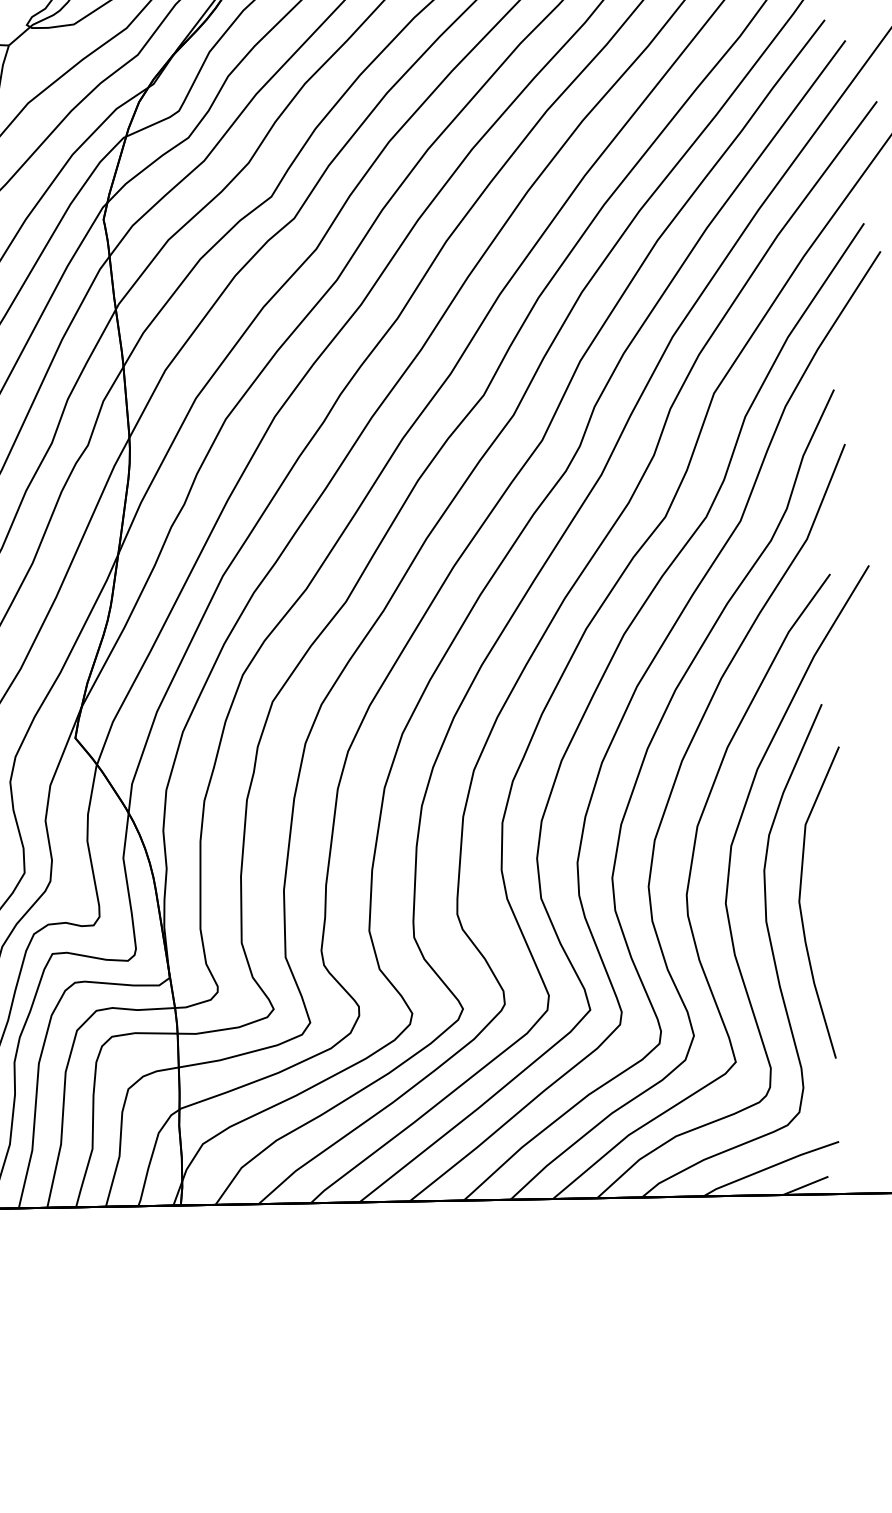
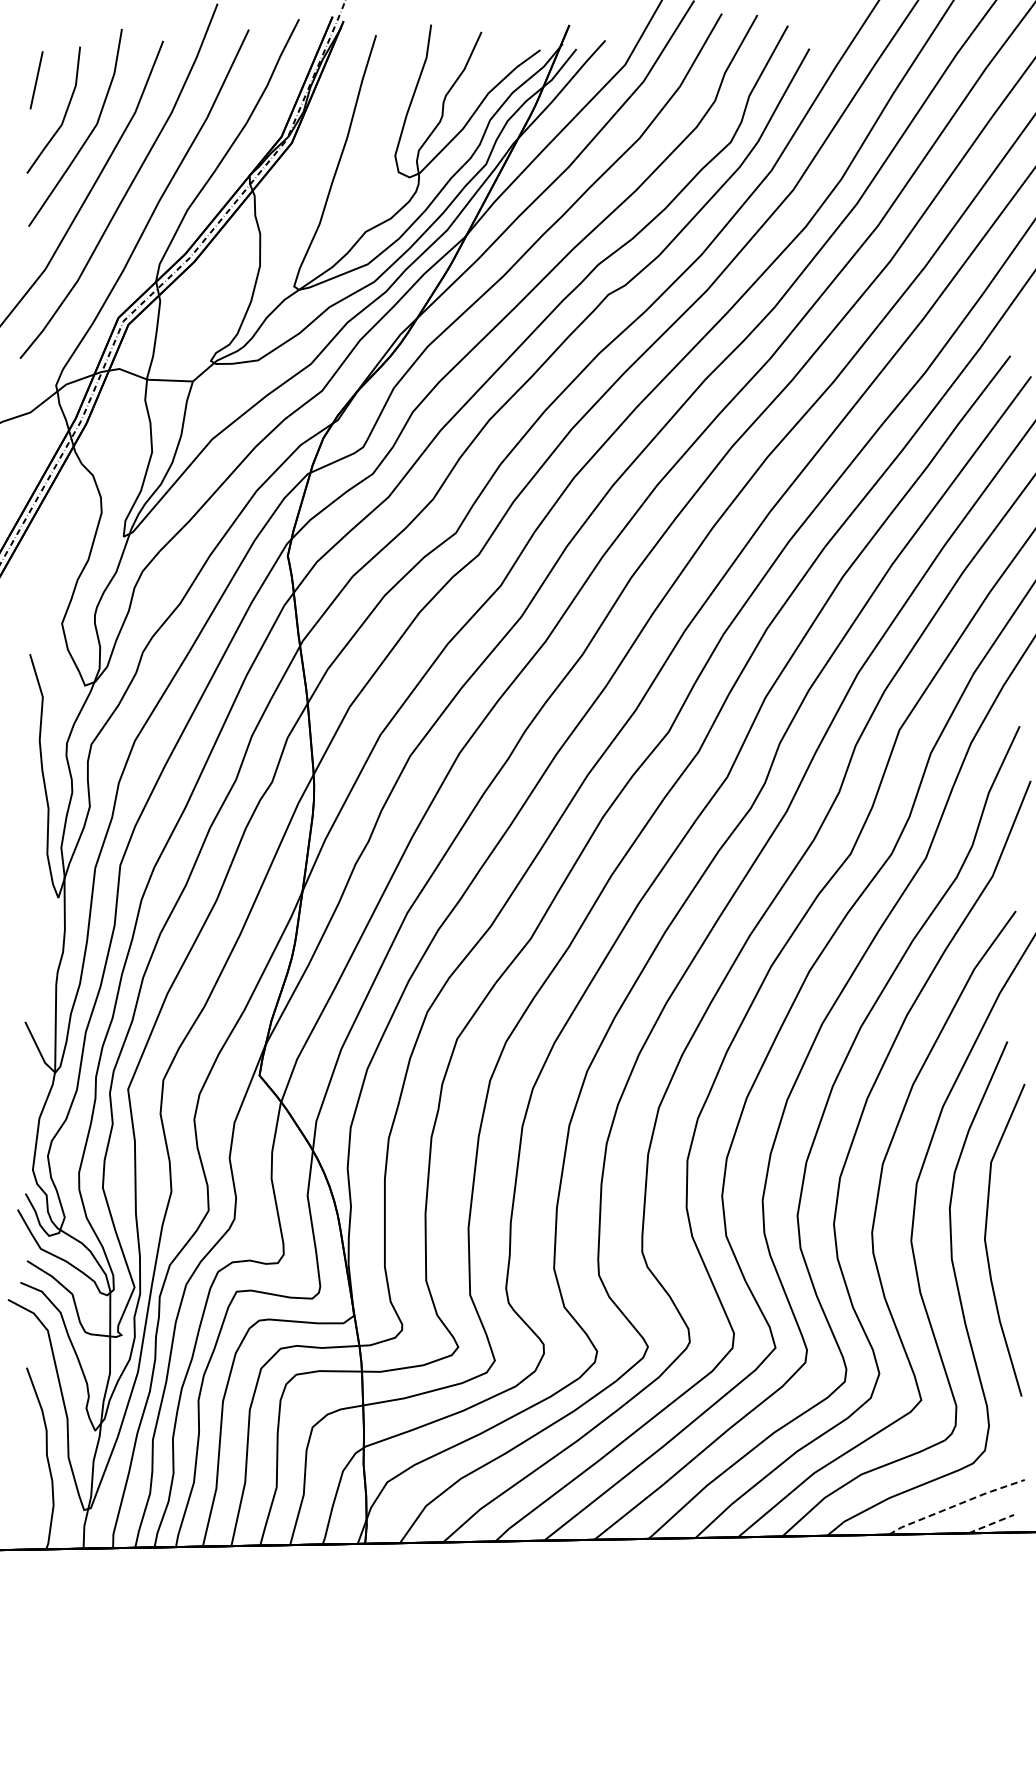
line: (769, 1167) -> (955, 1505), solid -> dashed
line: (805, 1186) -> (991, 1524), solid -> dashed

